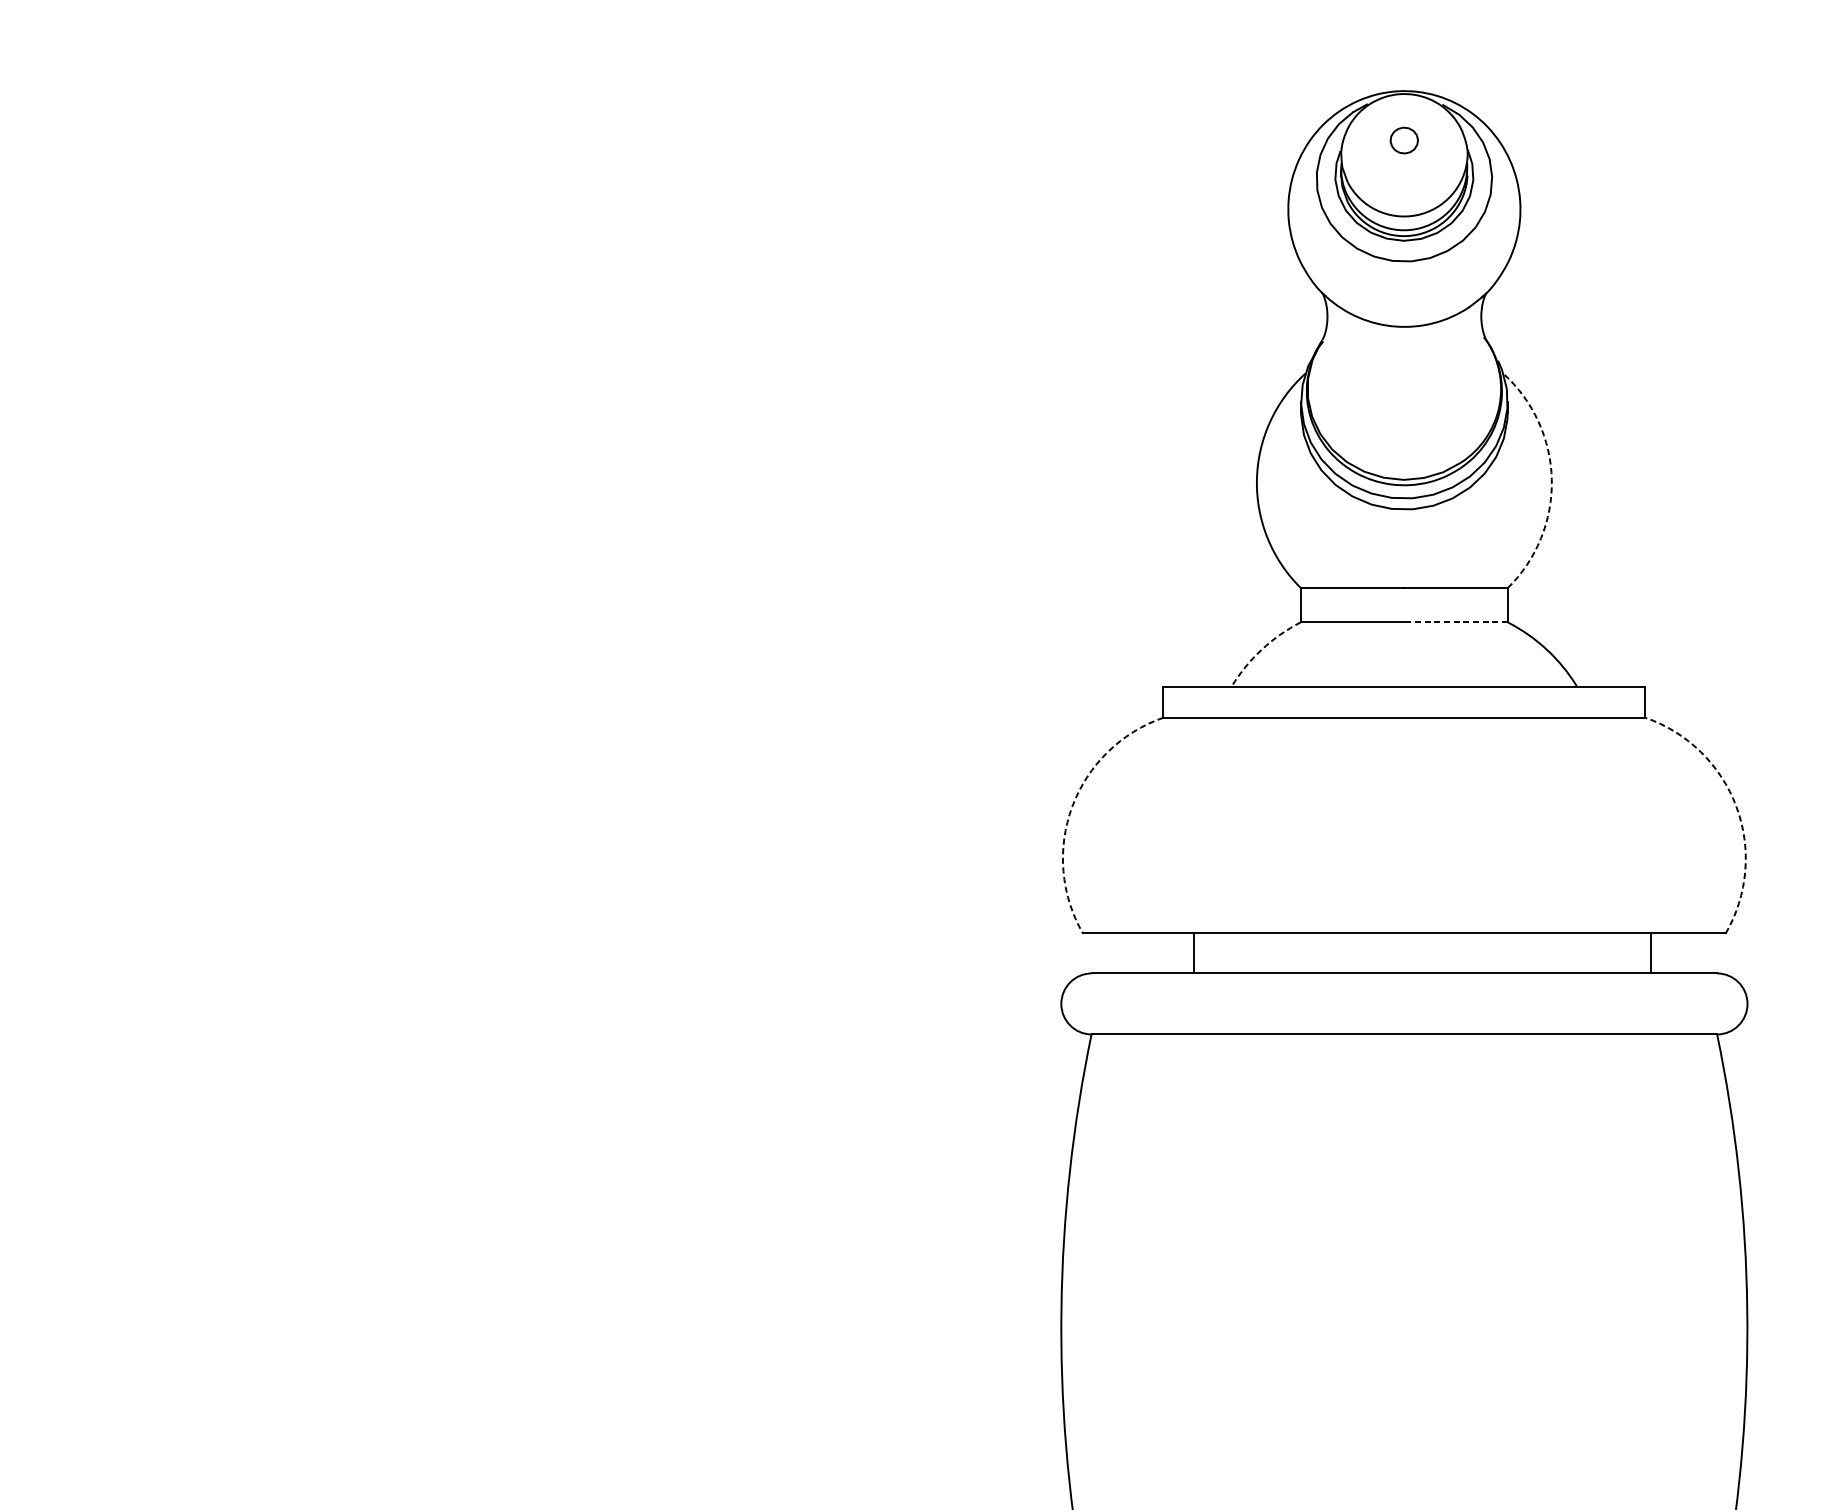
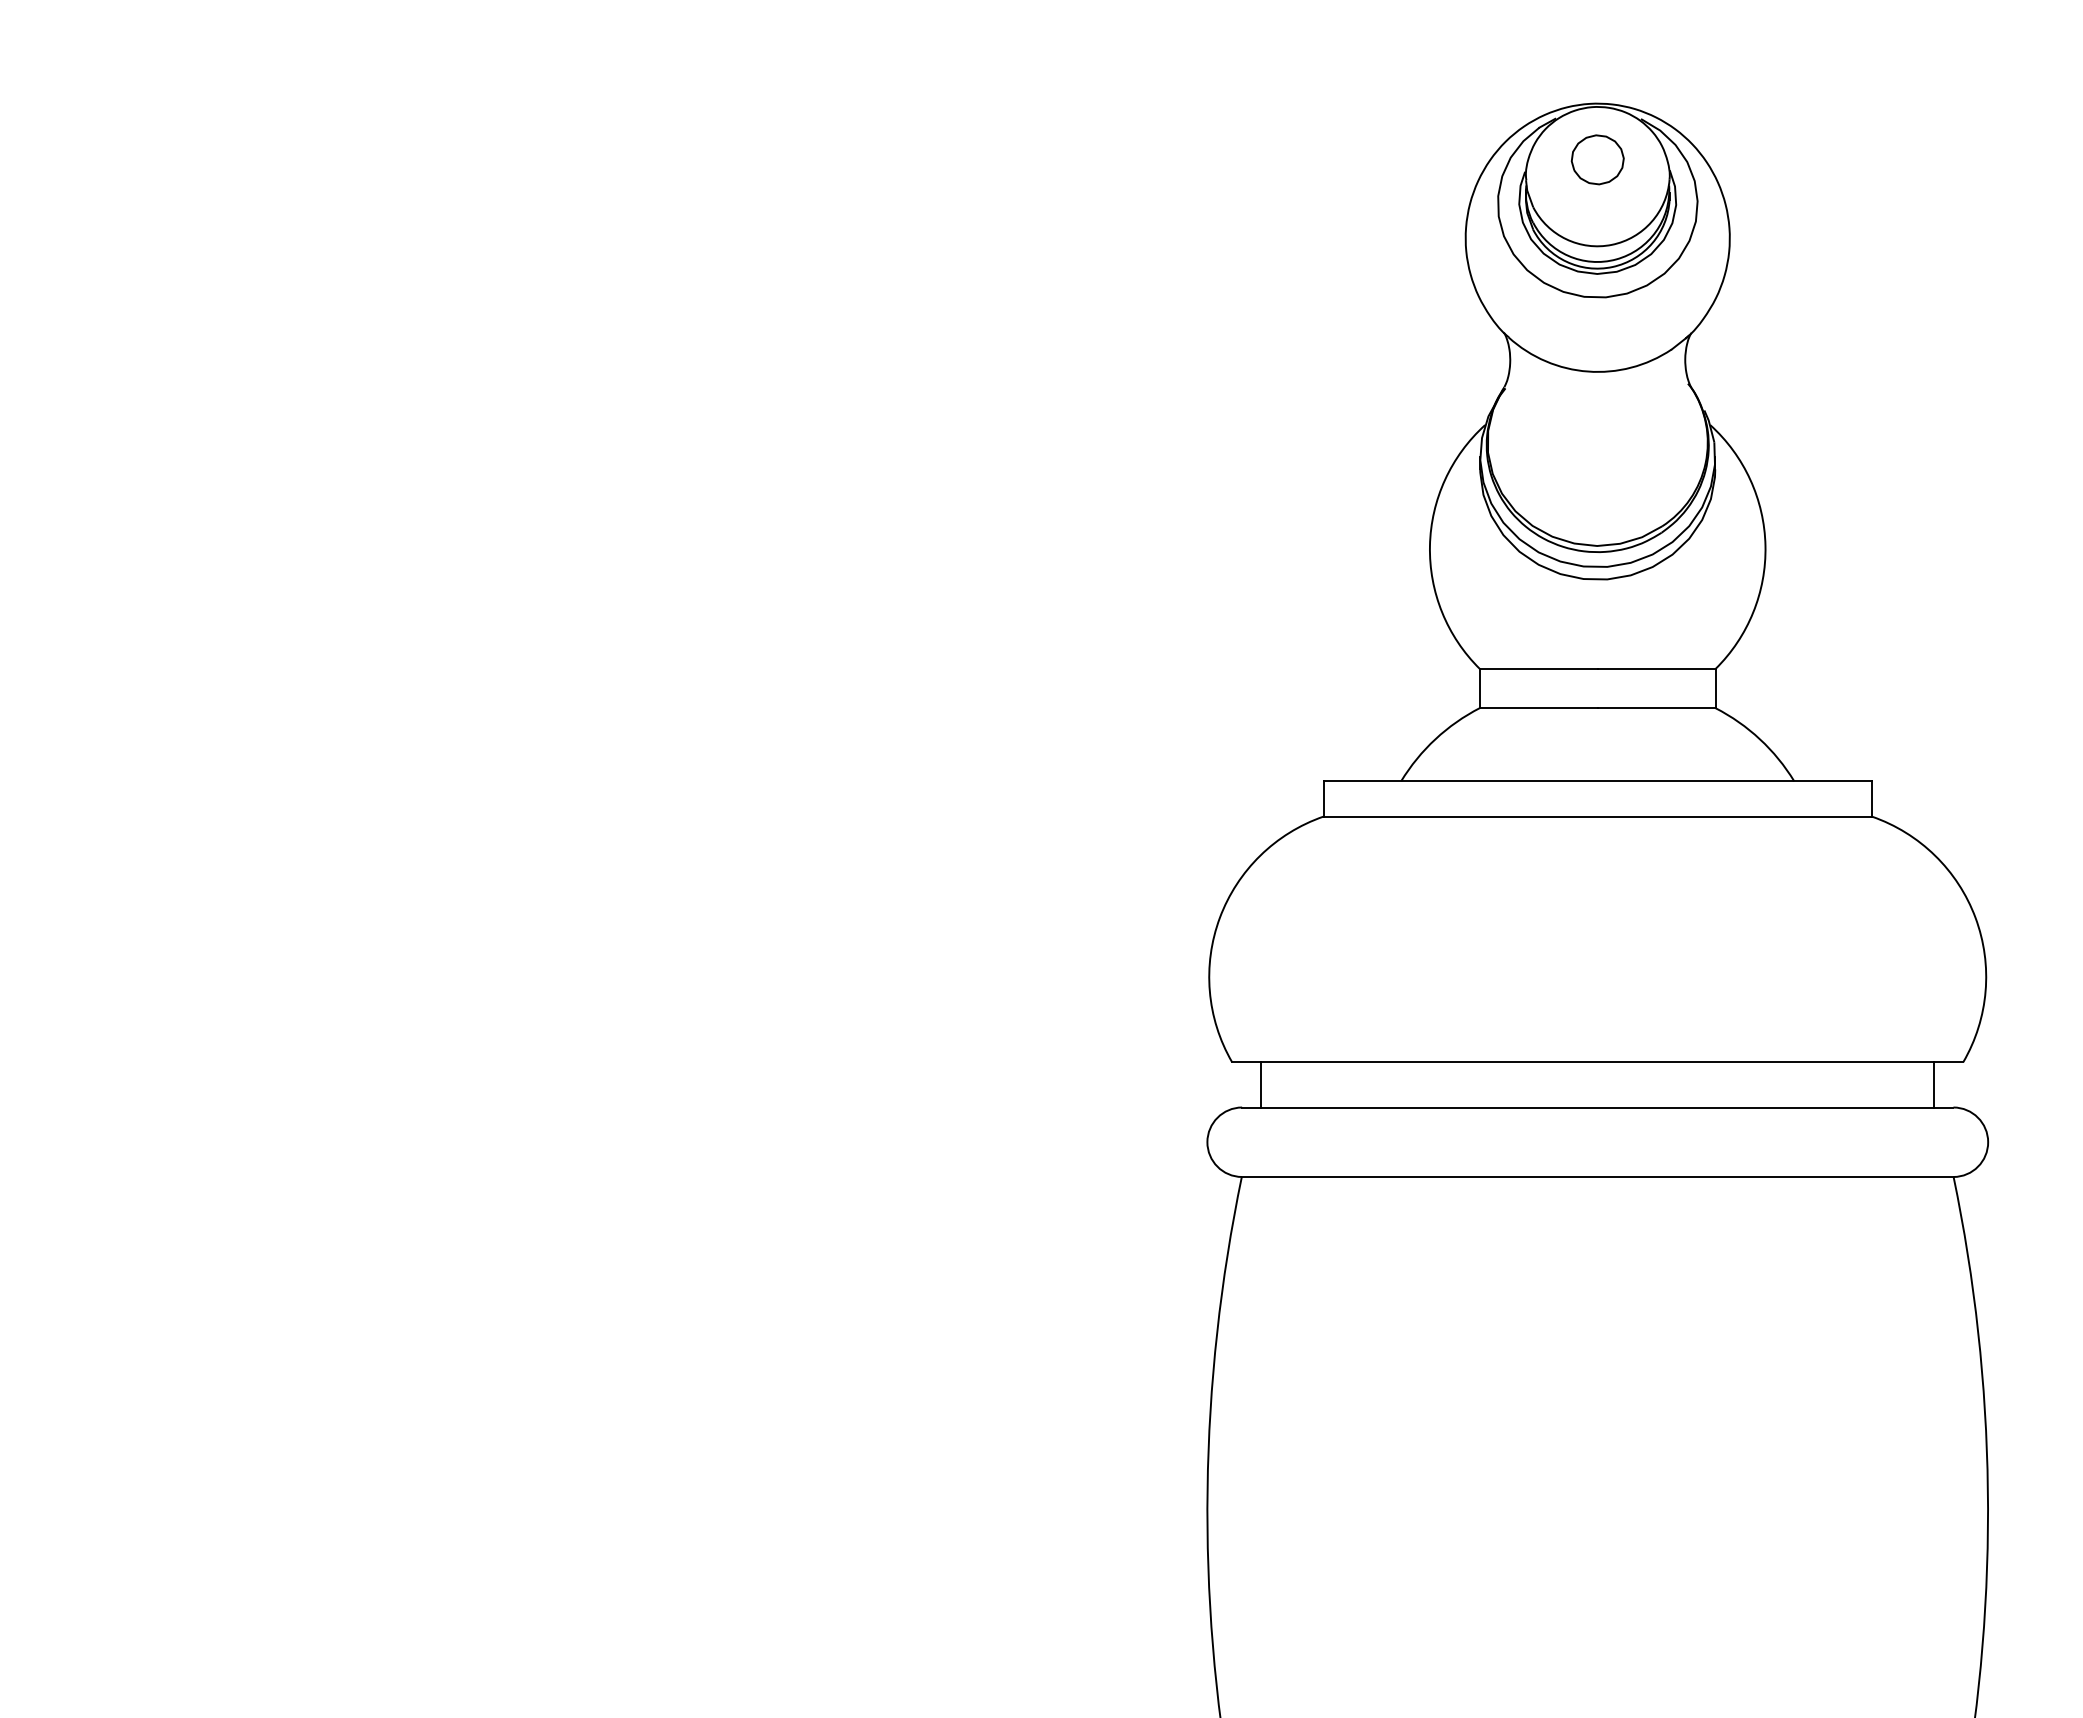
part: (1404, 140) -> (1597, 159), size x1.67
arc: (1551, 479) -> (1765, 545), dashed -> solid
line: (1456, 622) -> (1656, 708), dashed -> solid
arc: (1261, 649) -> (1435, 739), dashed -> solid
arc: (1071, 806) -> (1219, 917), dashed -> solid
arc: (1736, 806) -> (1975, 917), dashed -> solid
line: (1194, 953) -> (1261, 1084), moved
line: (1650, 953) -> (1933, 1084), moved

